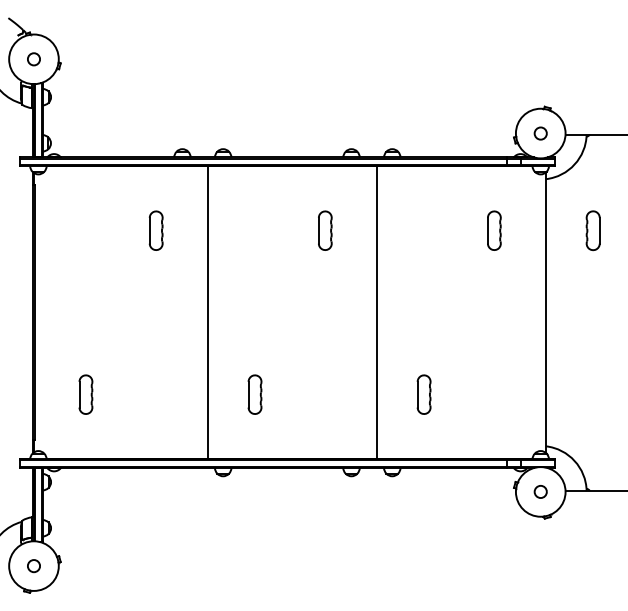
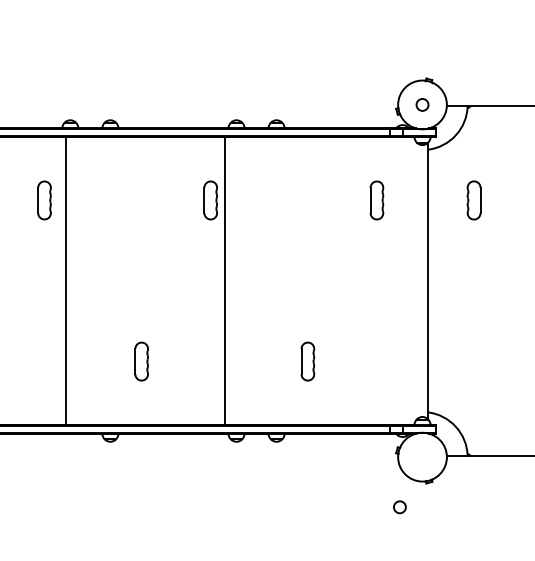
line: (207, 312) -> (65, 280), moved
line: (376, 312) -> (224, 280), moved
circle: (540, 491) -> (399, 506), moved

